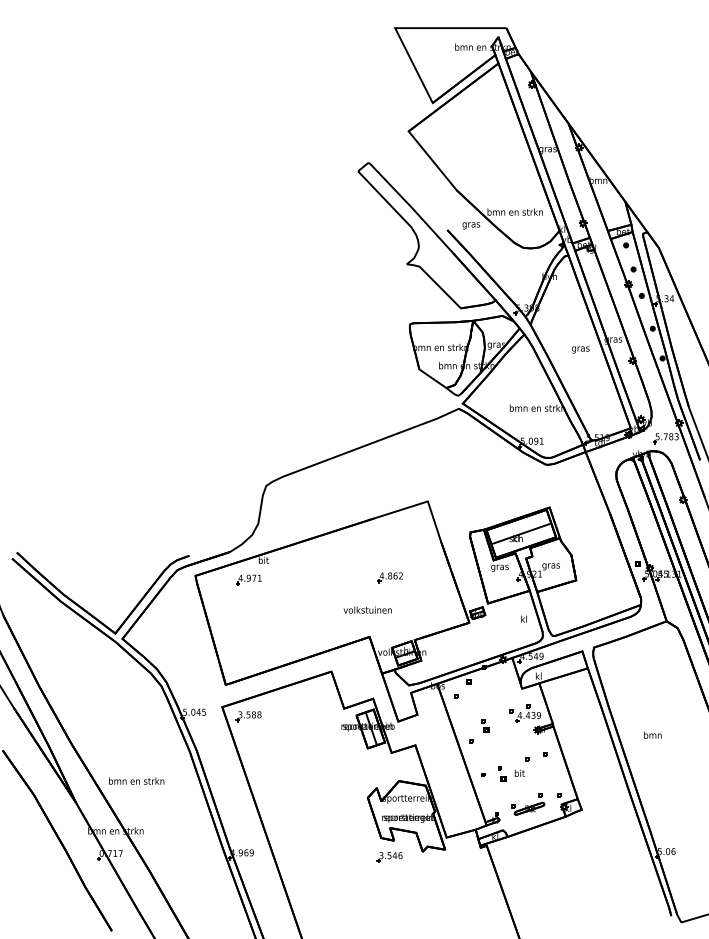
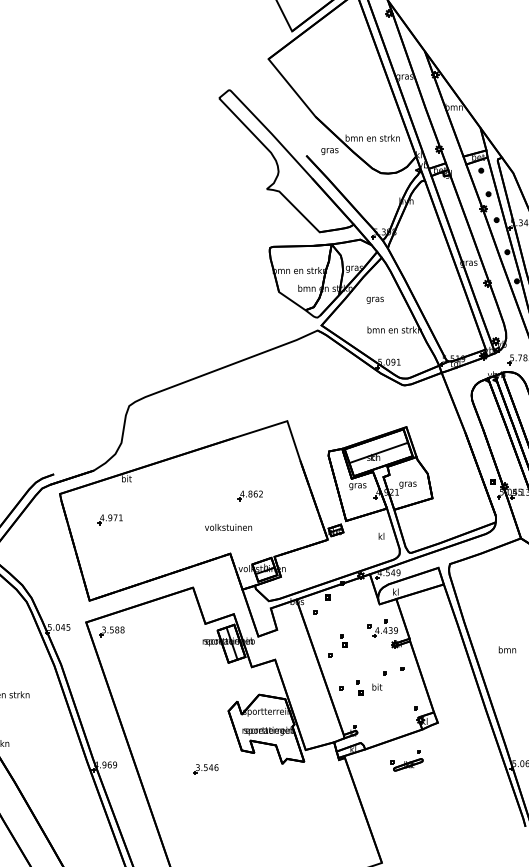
text: (580, 349) -> (375, 299), moved
part: (248, 579) -> (109, 519), moved
part: (528, 804) -> (407, 760), moved
part: (389, 857) -> (205, 769), moved

